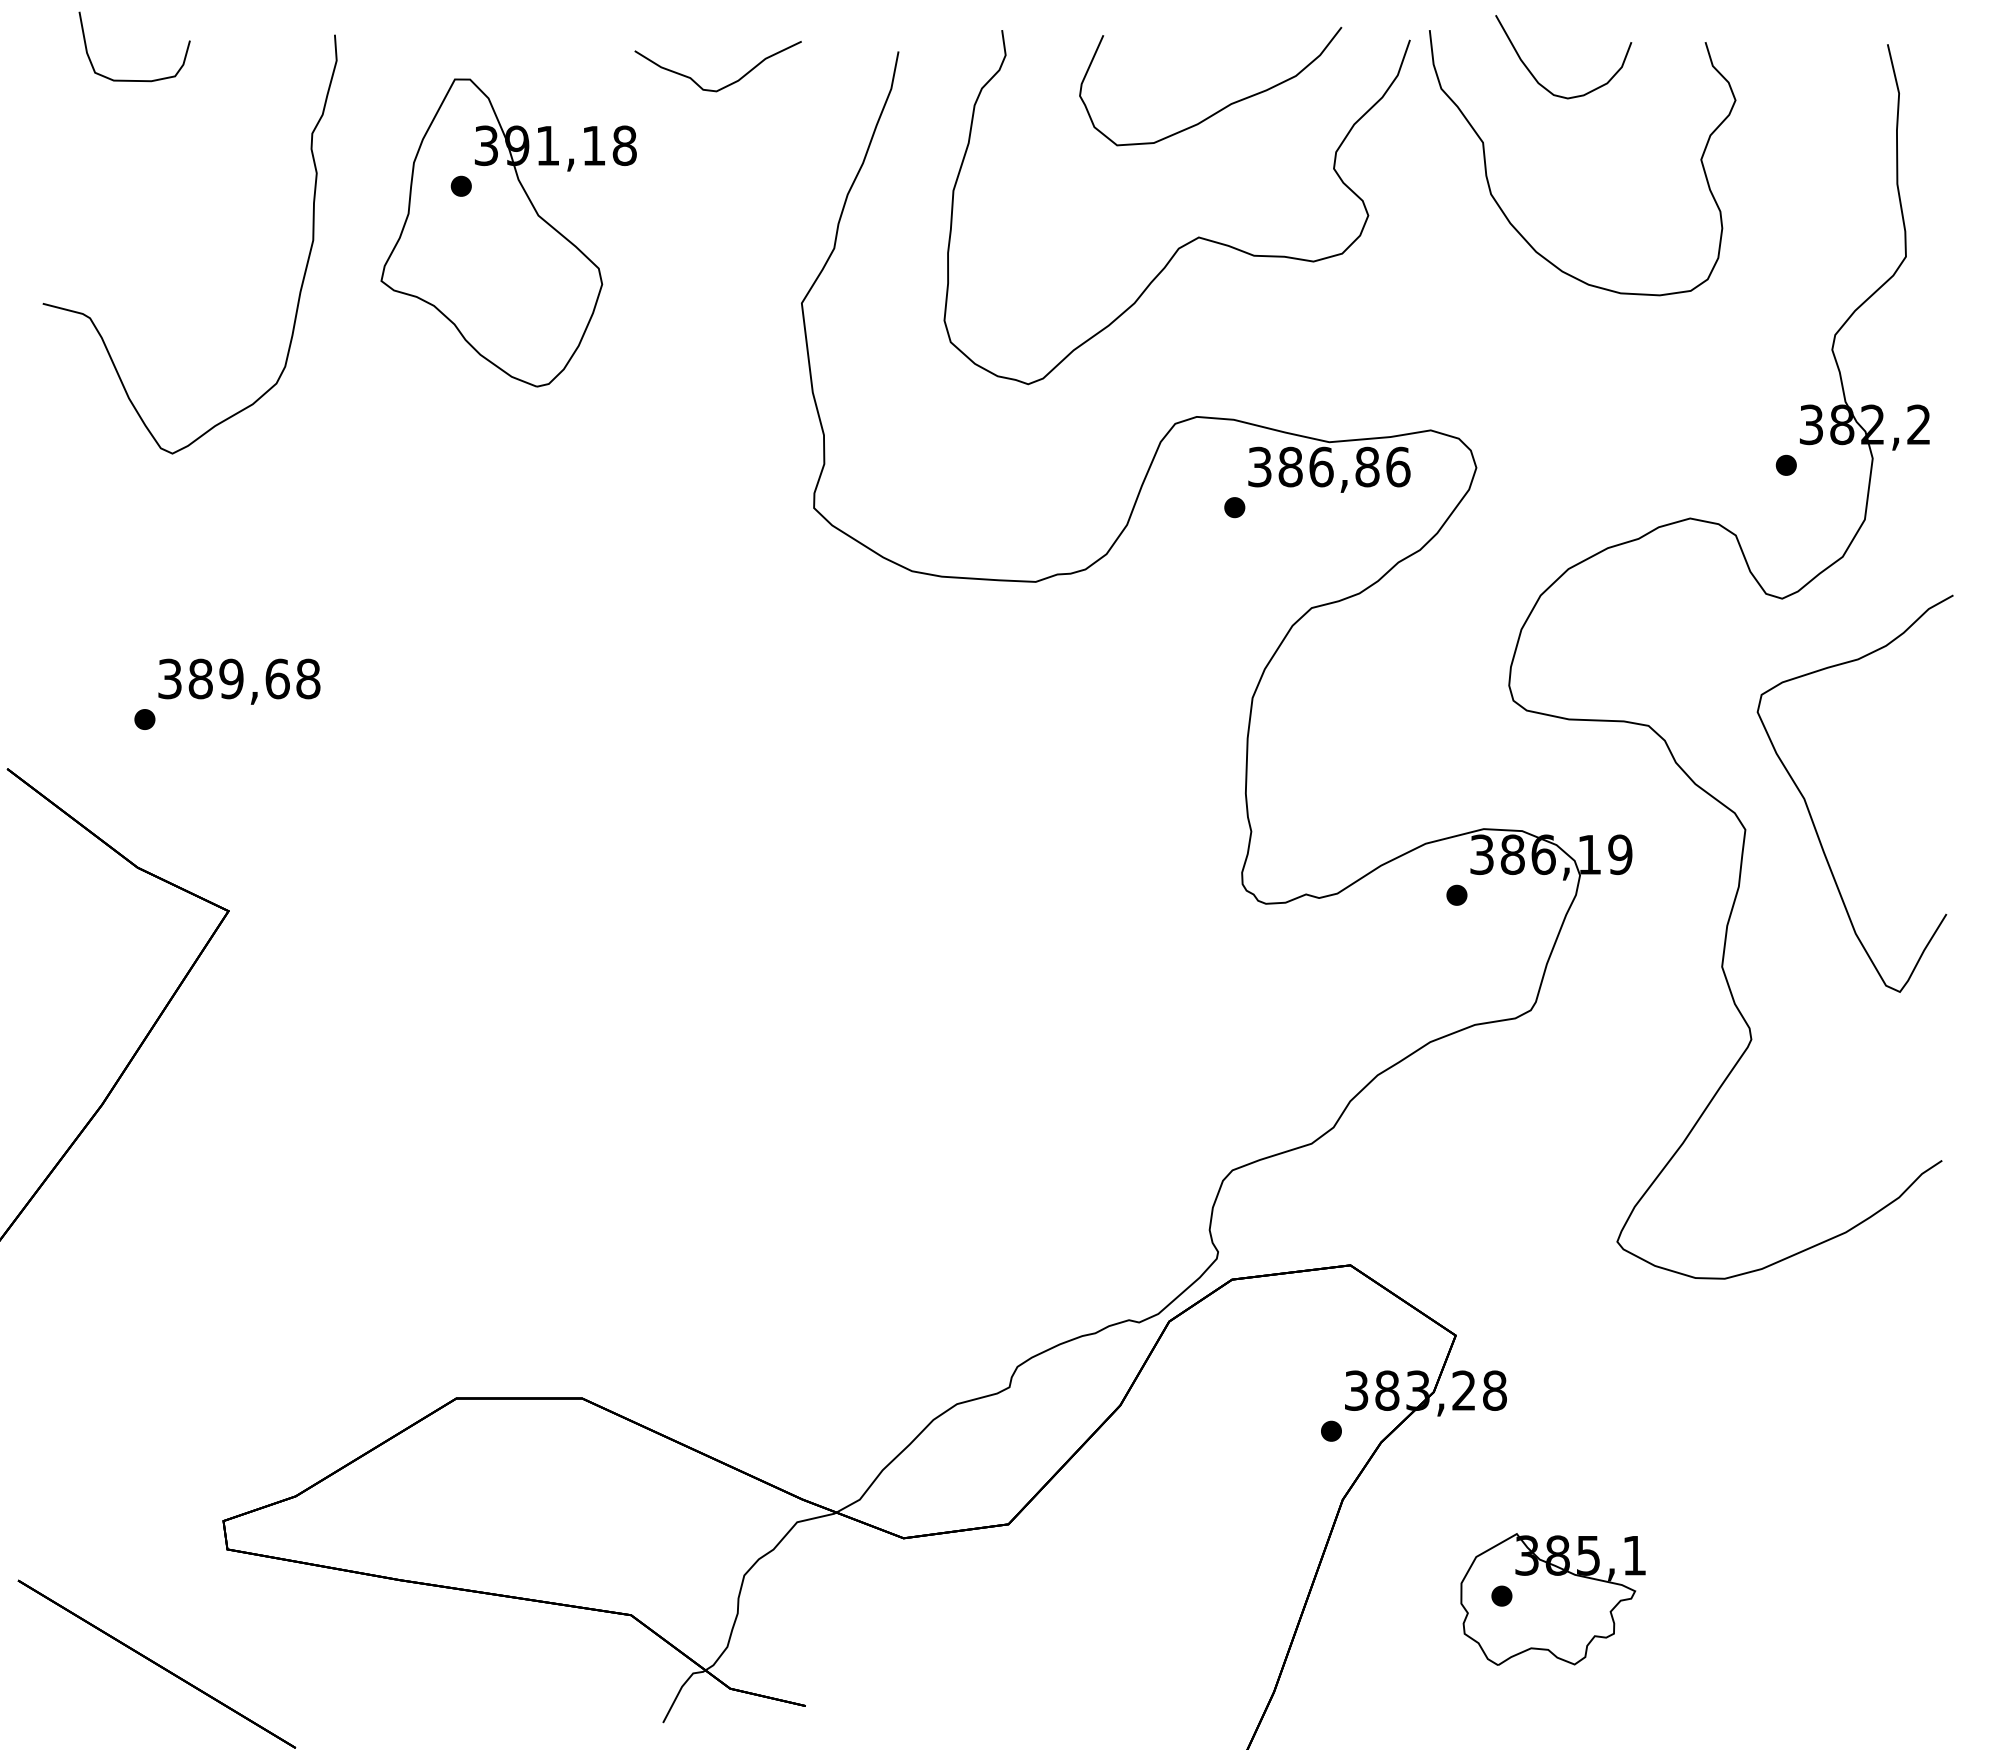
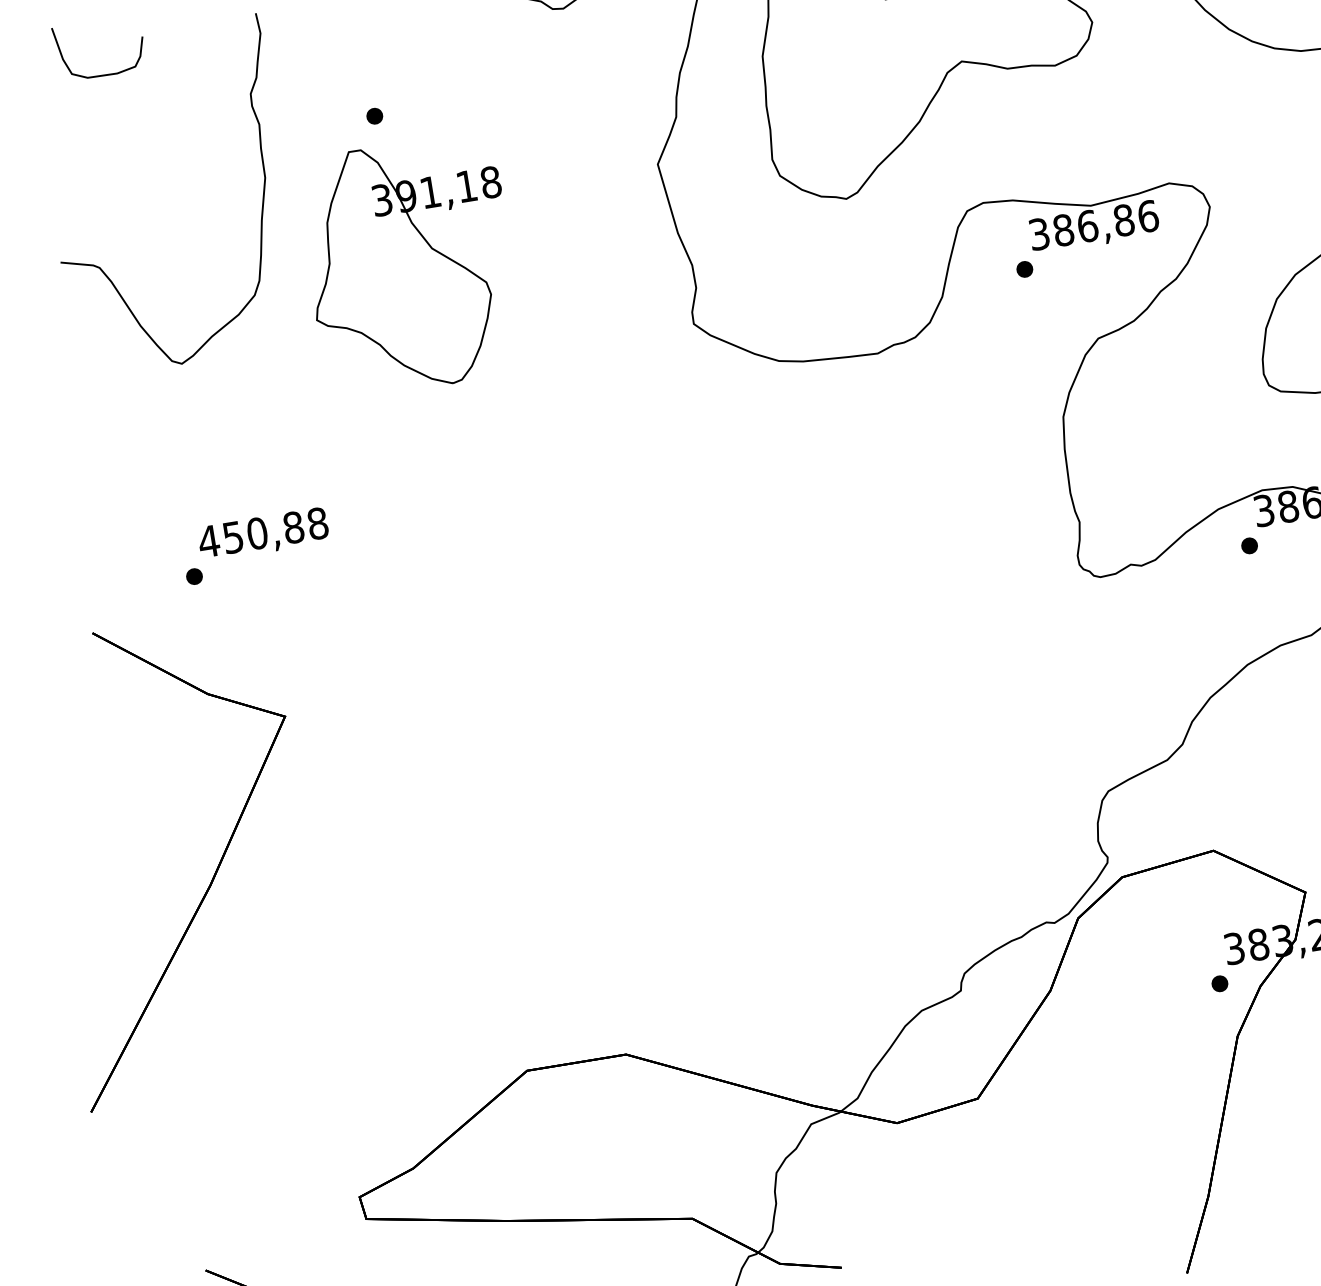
part: (508, 232) -> (410, 265), moved
text: (223, 678) -> (251, 534), 389,68 -> 450,88

